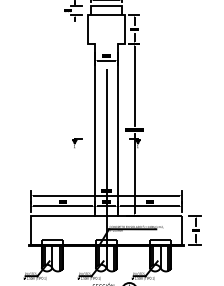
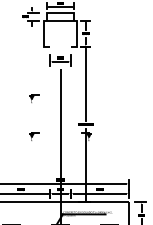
part: (77, 101) -> (34, 98), added
line: (94, 129) -> (49, 124), removed
line: (118, 129) -> (71, 124), removed

